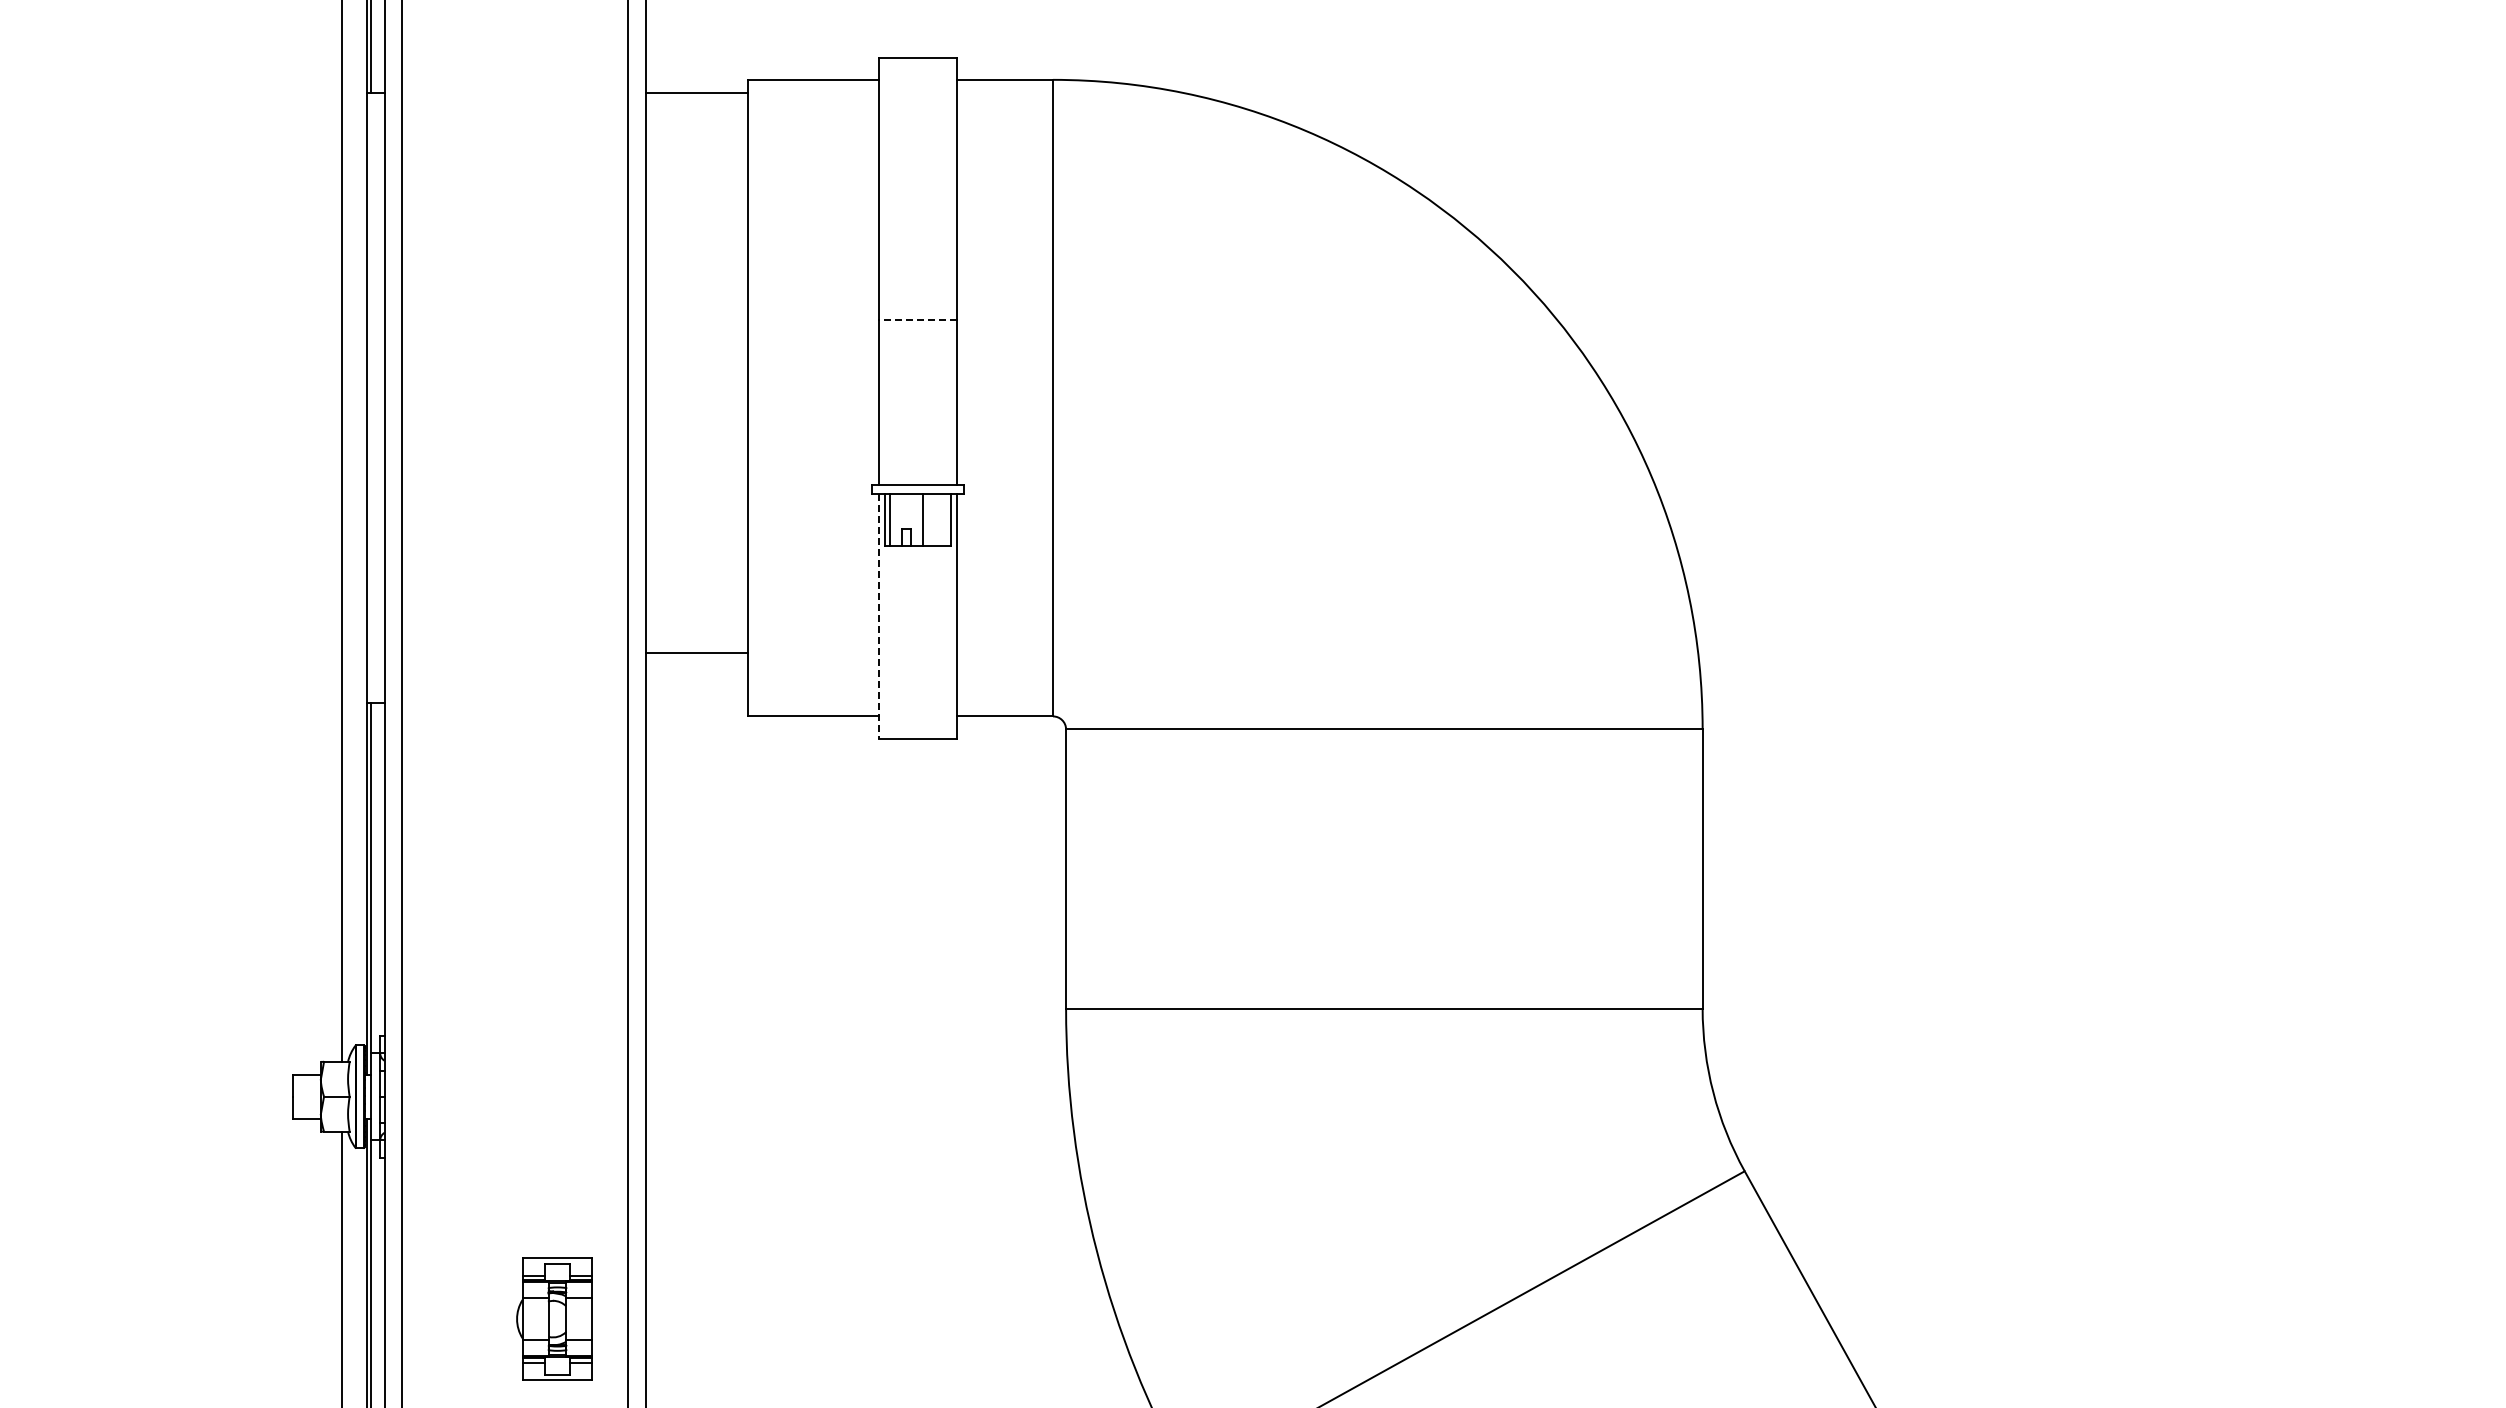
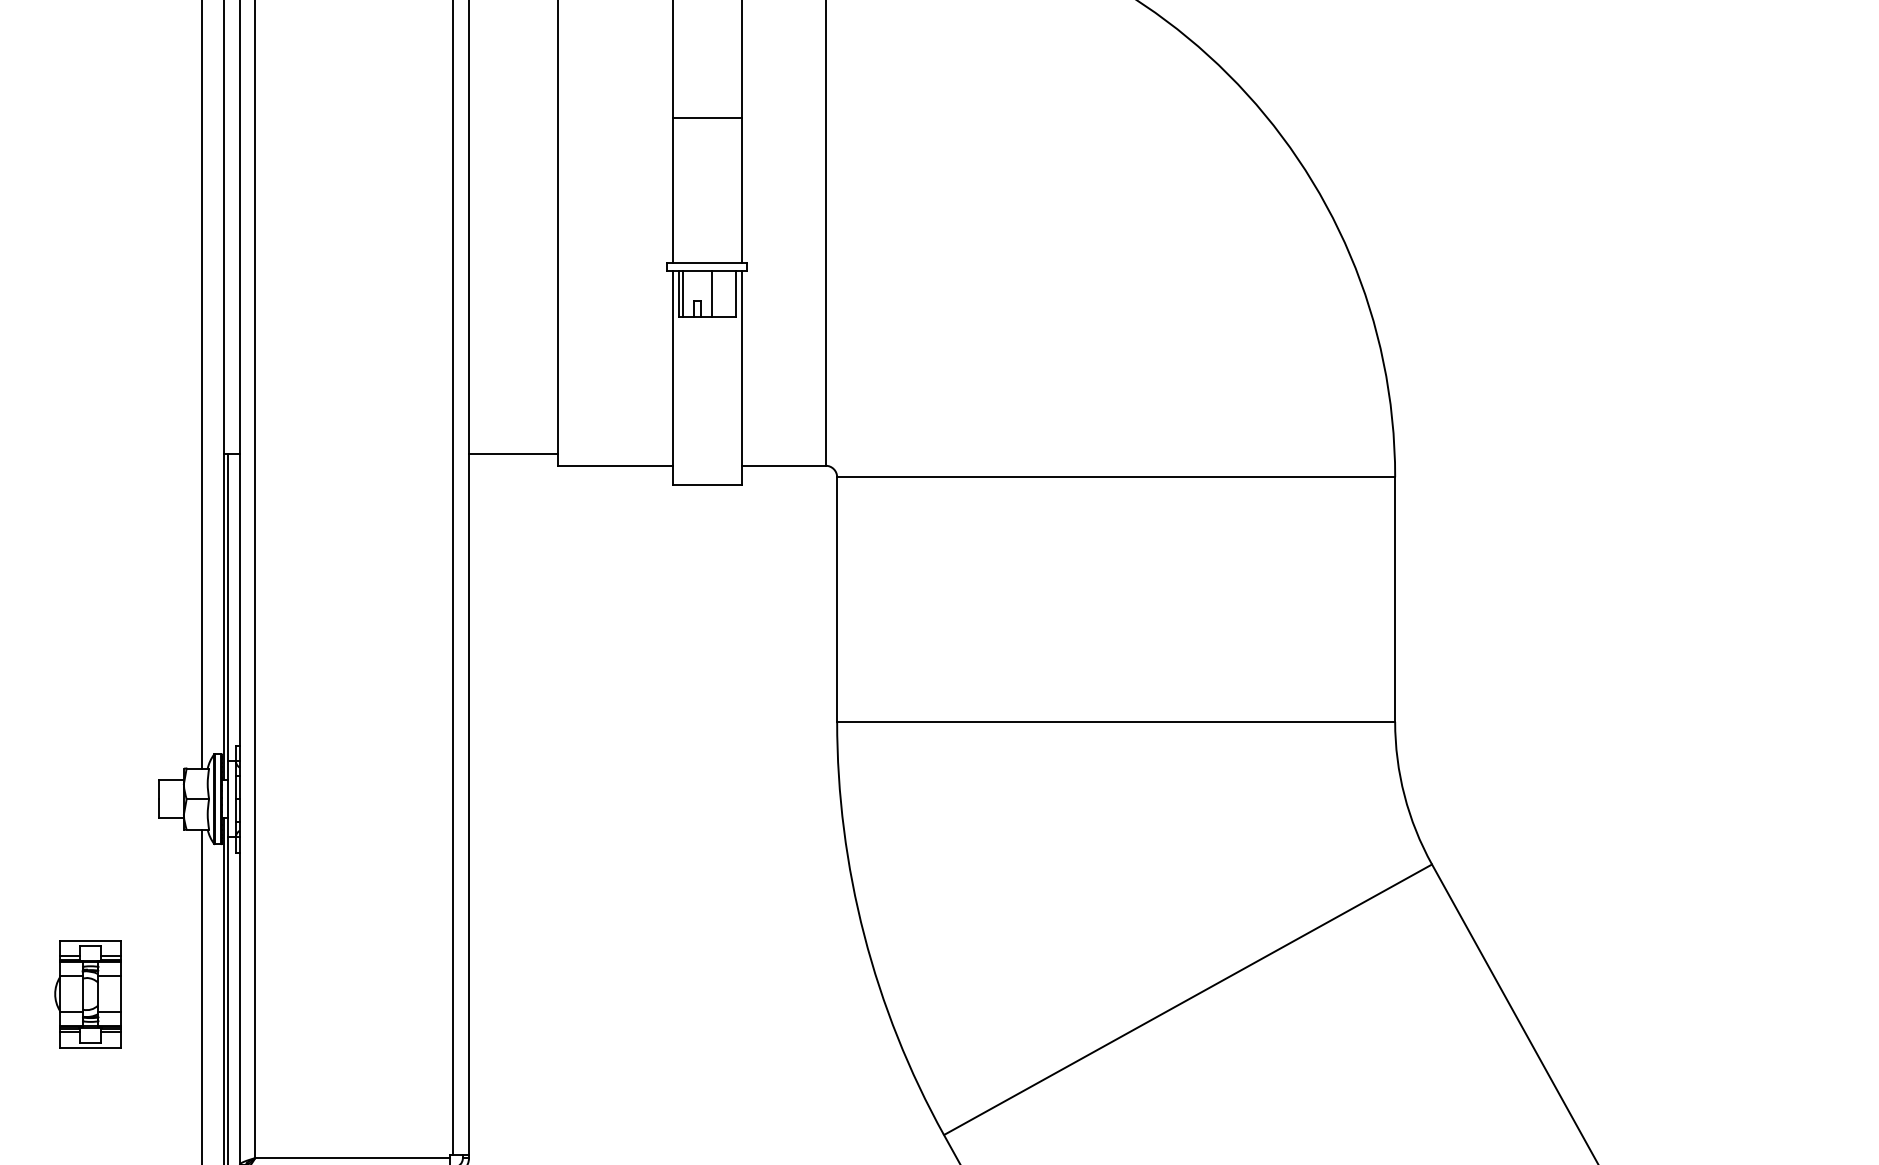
line: (917, 319) -> (706, 117), dashed -> solid
line: (878, 616) -> (672, 378), dashed -> solid
line: (696, 653) -> (513, 454), moved
part: (554, 1318) -> (88, 993), moved

